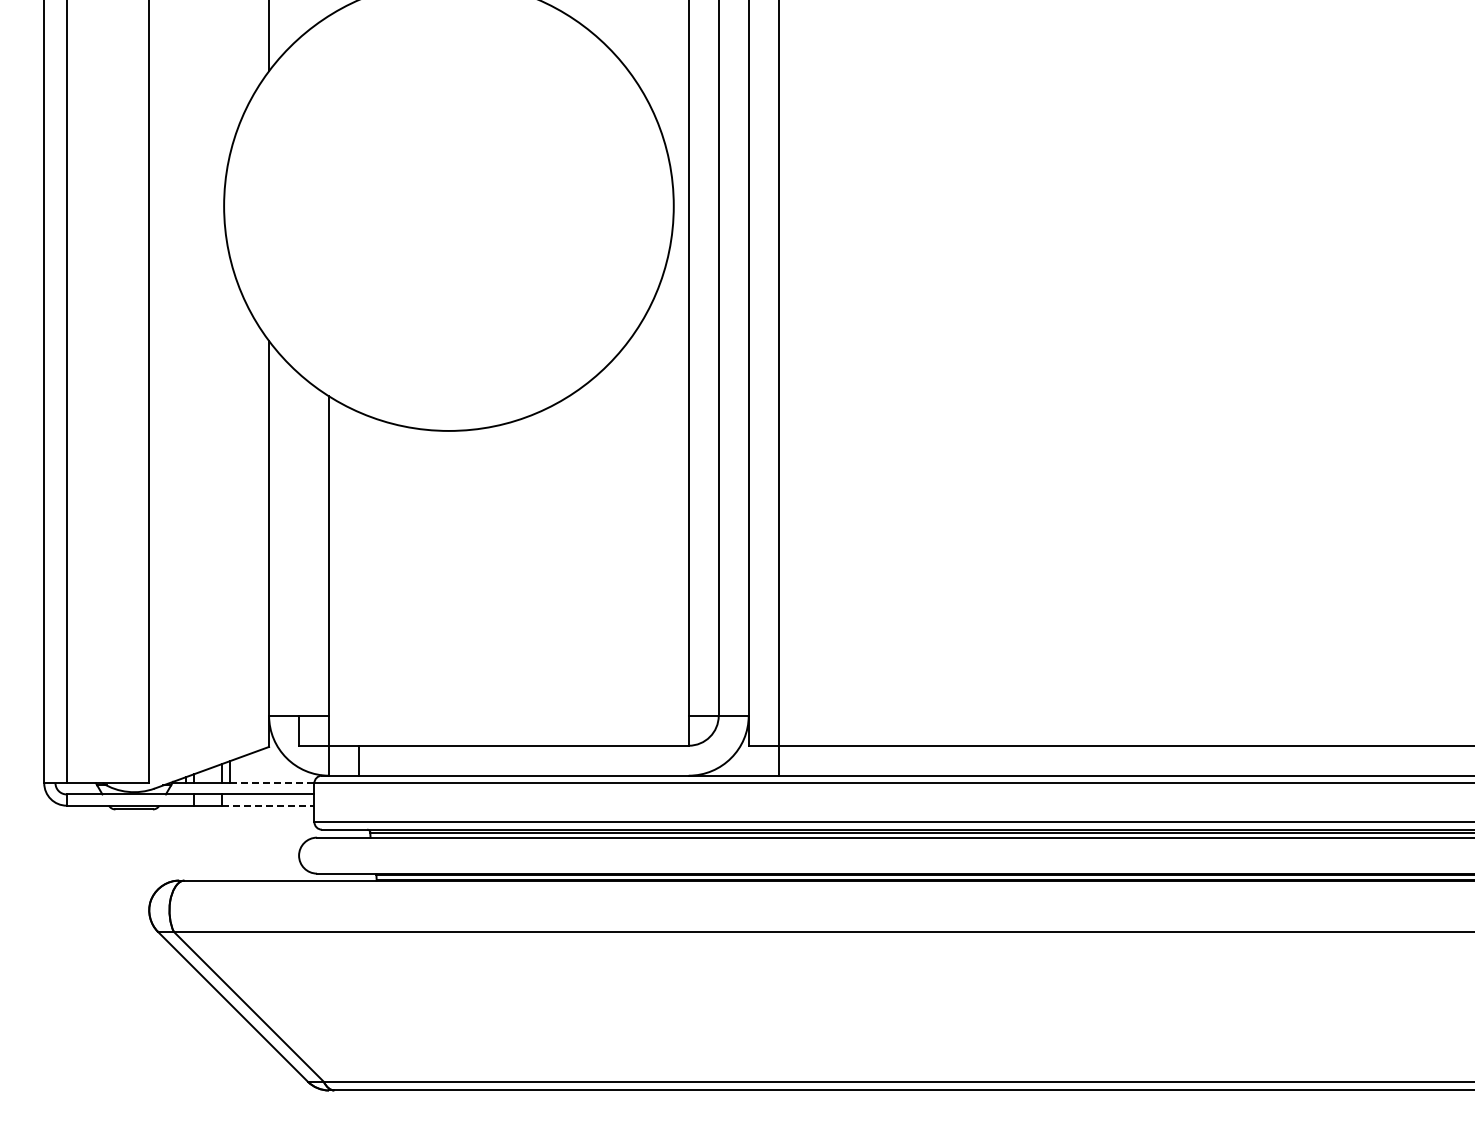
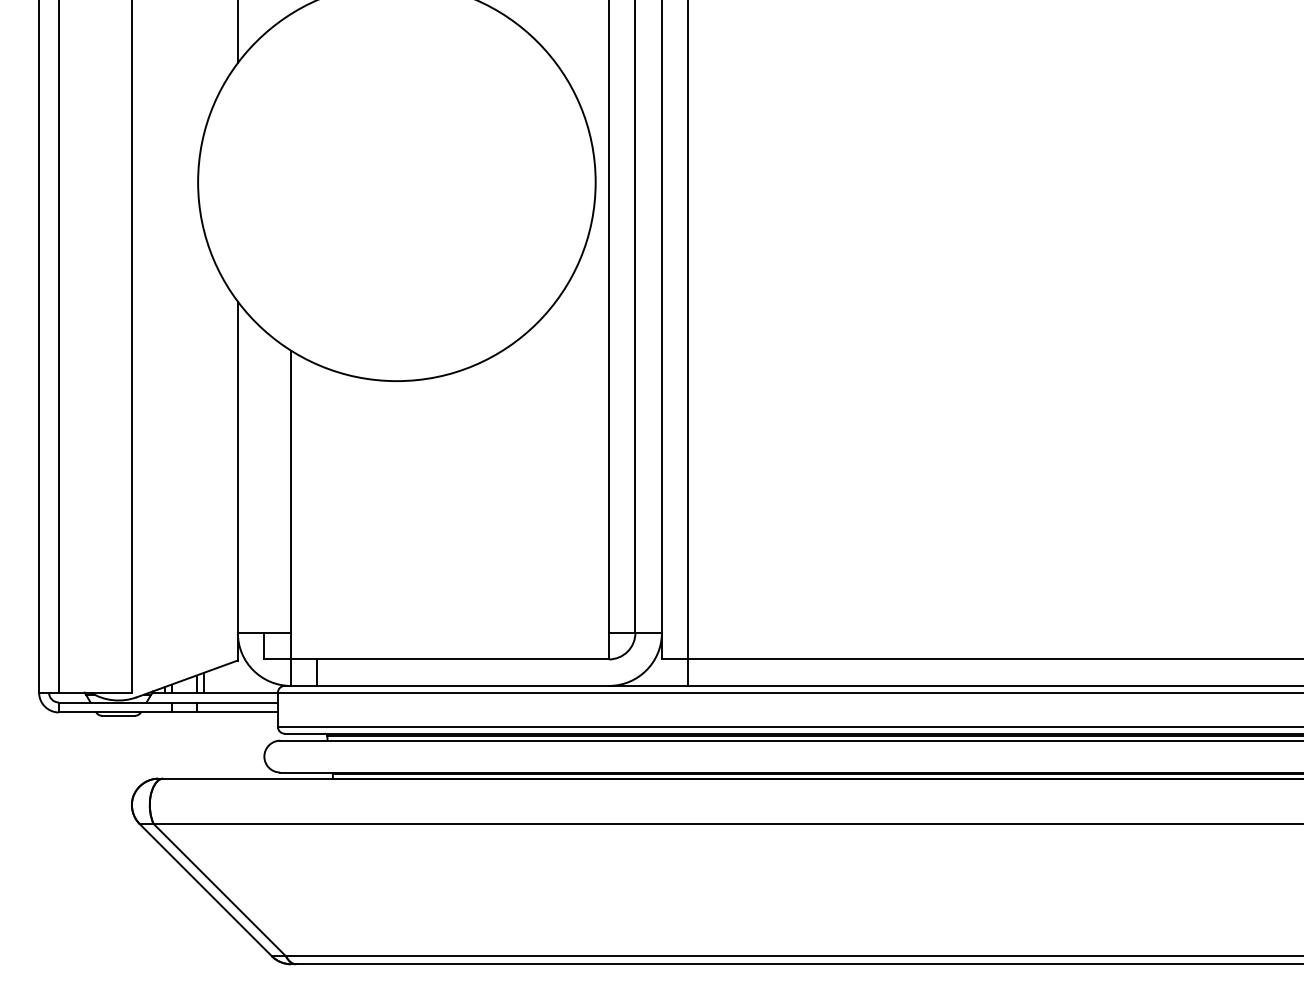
line: (272, 783) -> (240, 692), dashed -> solid
line: (268, 805) -> (237, 712), dashed -> solid

